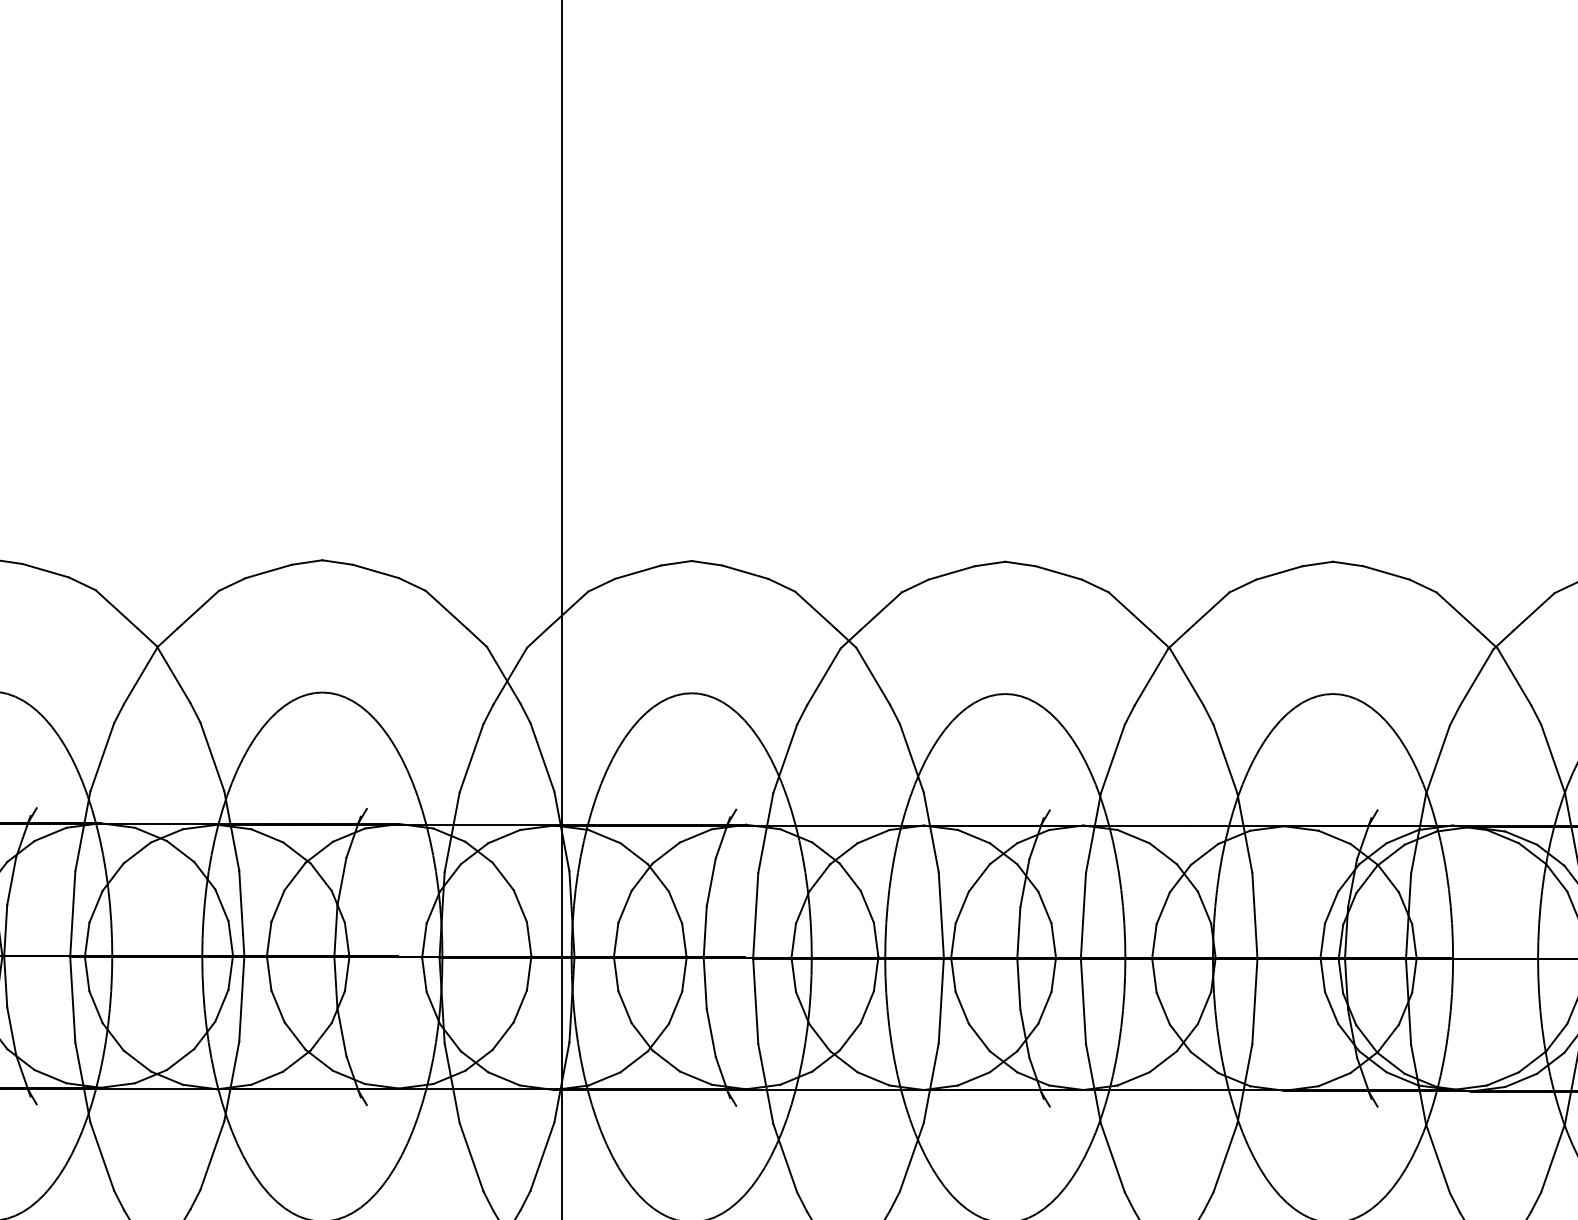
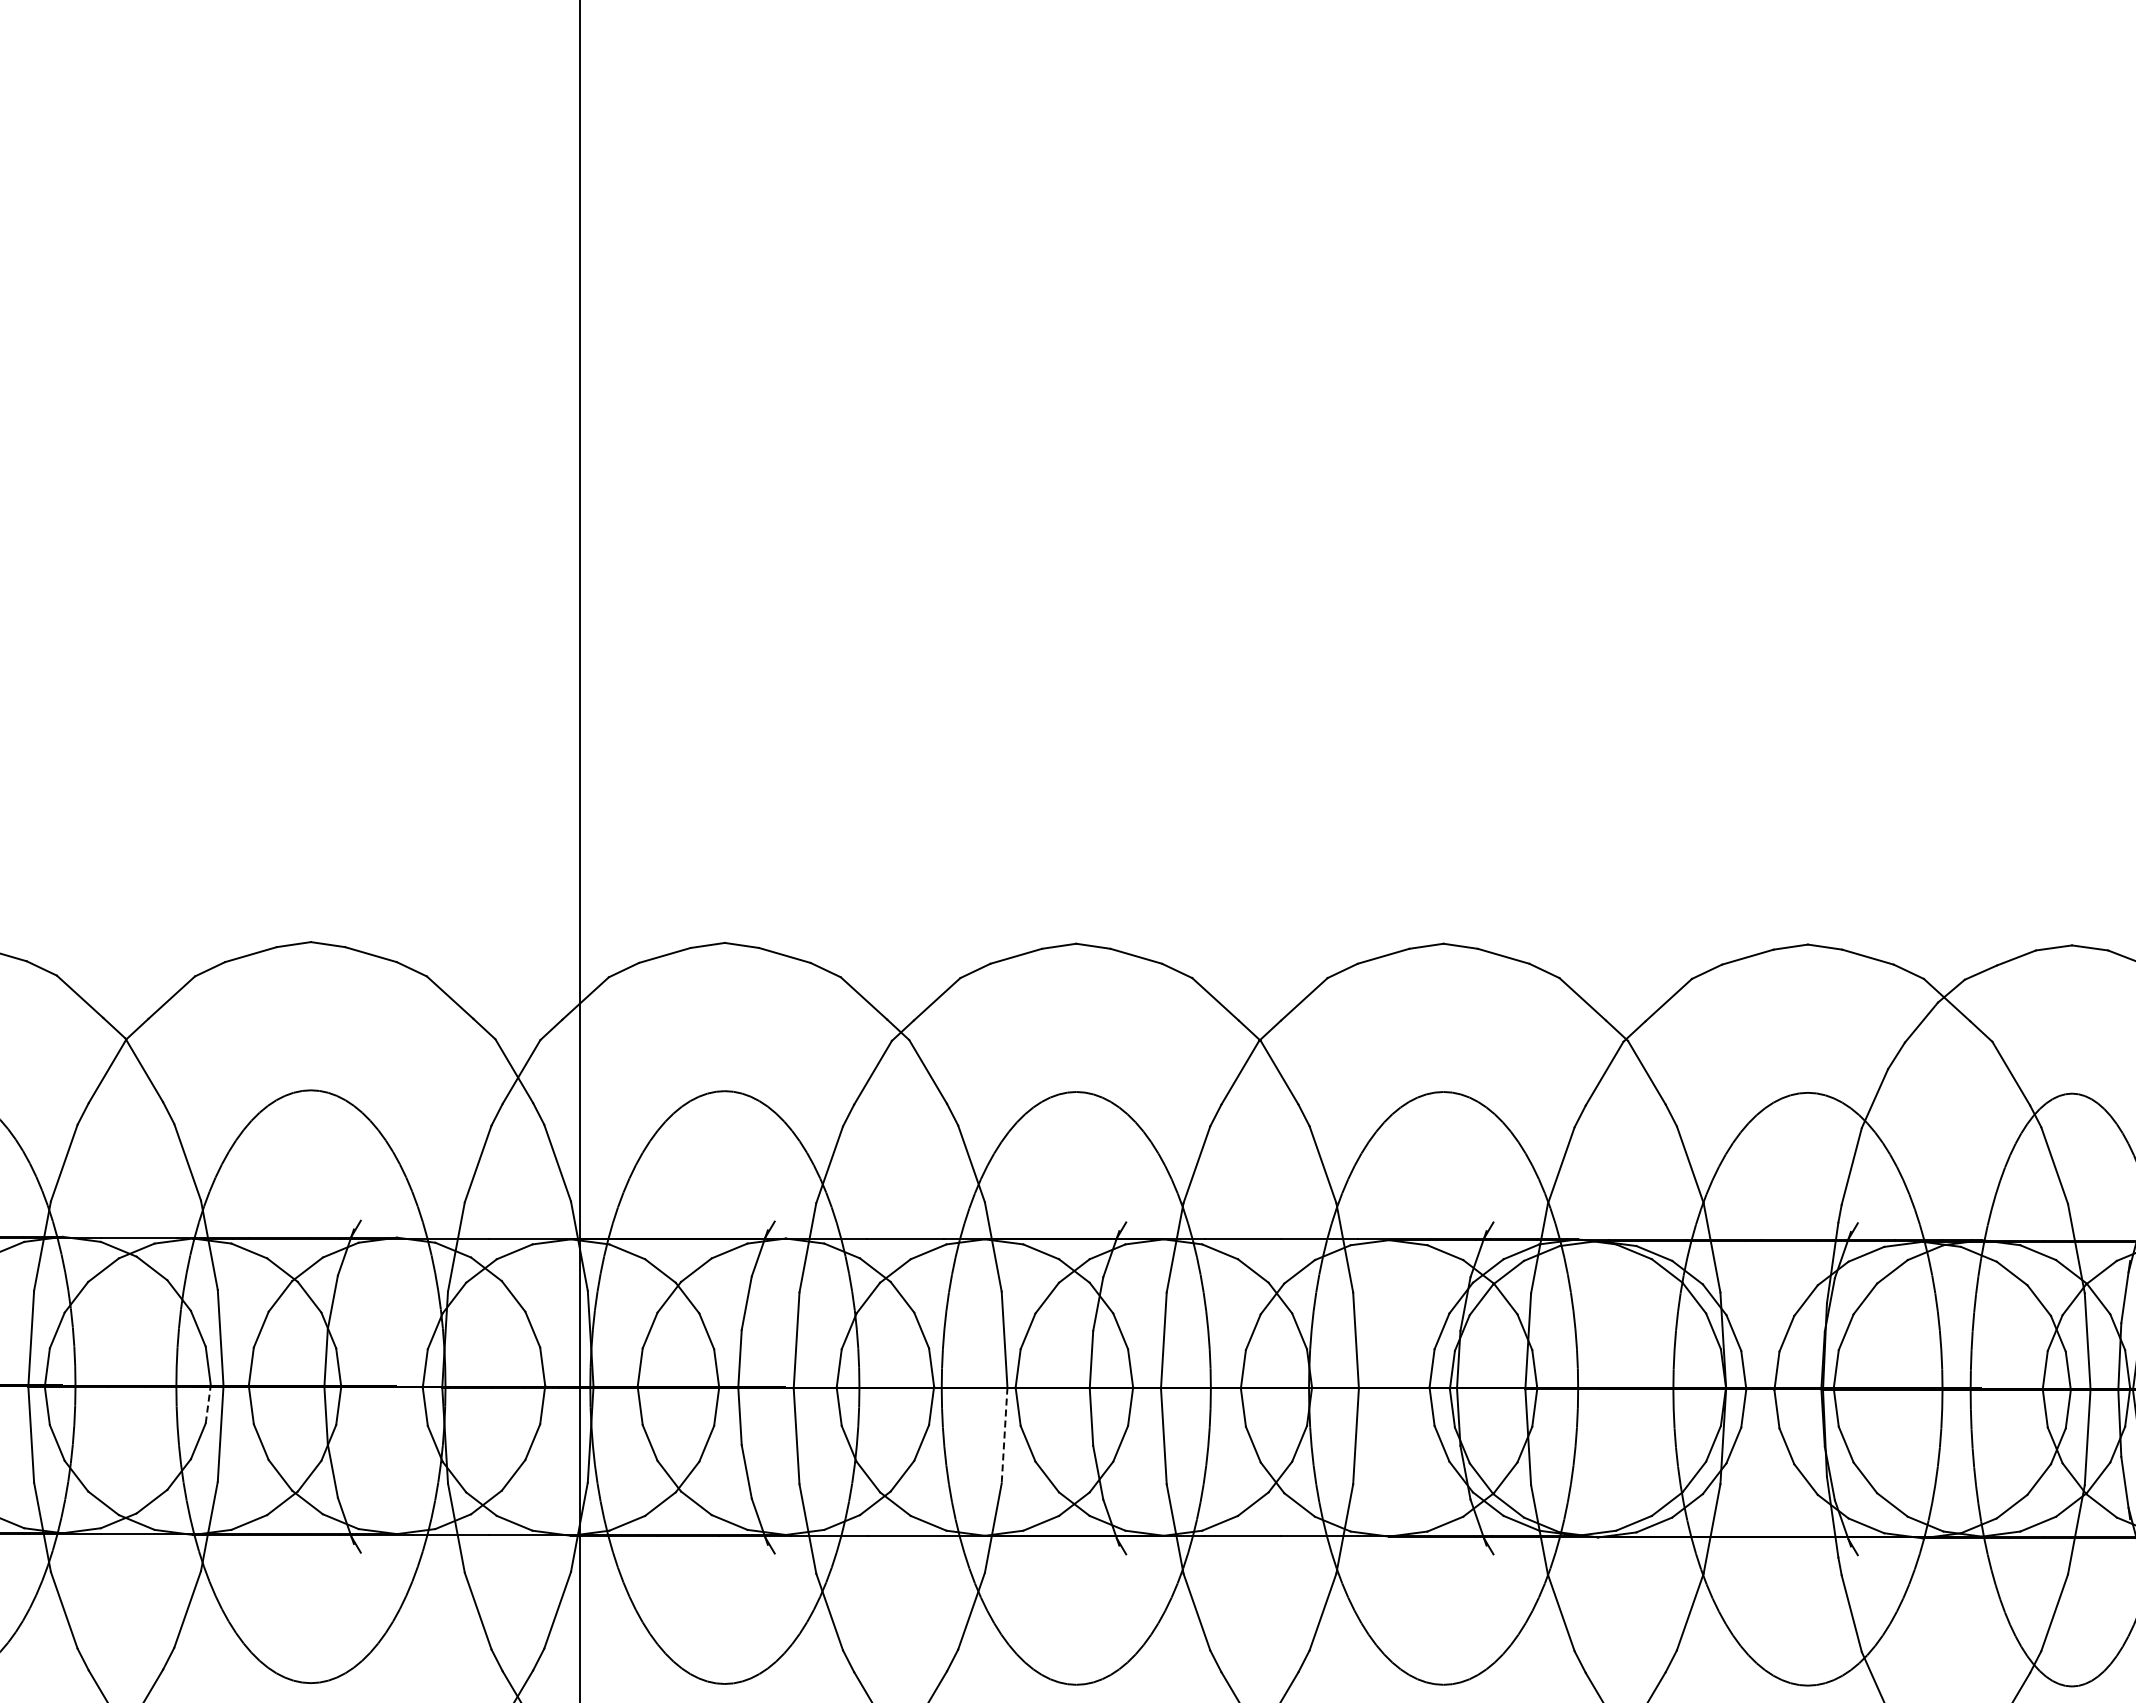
line: (230, 971) -> (208, 1403), solid -> dashed
line: (941, 1001) -> (1004, 1436), solid -> dashed

